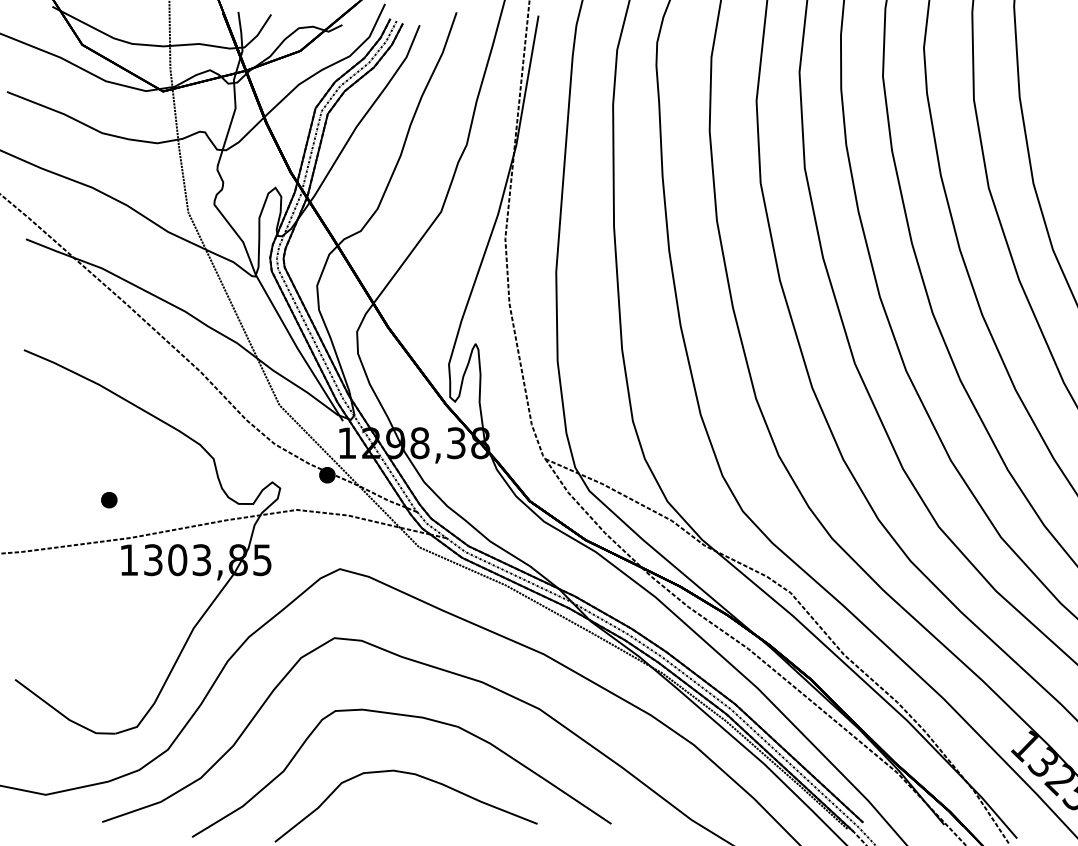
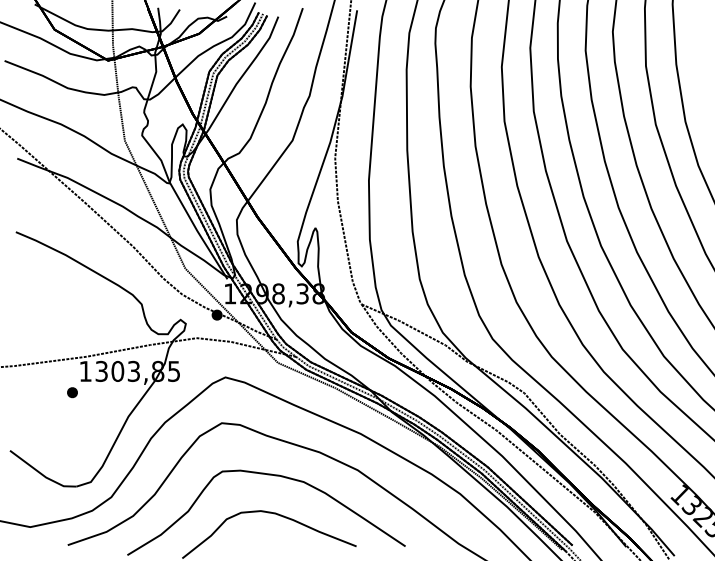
part: (109, 499) -> (72, 392), moved

